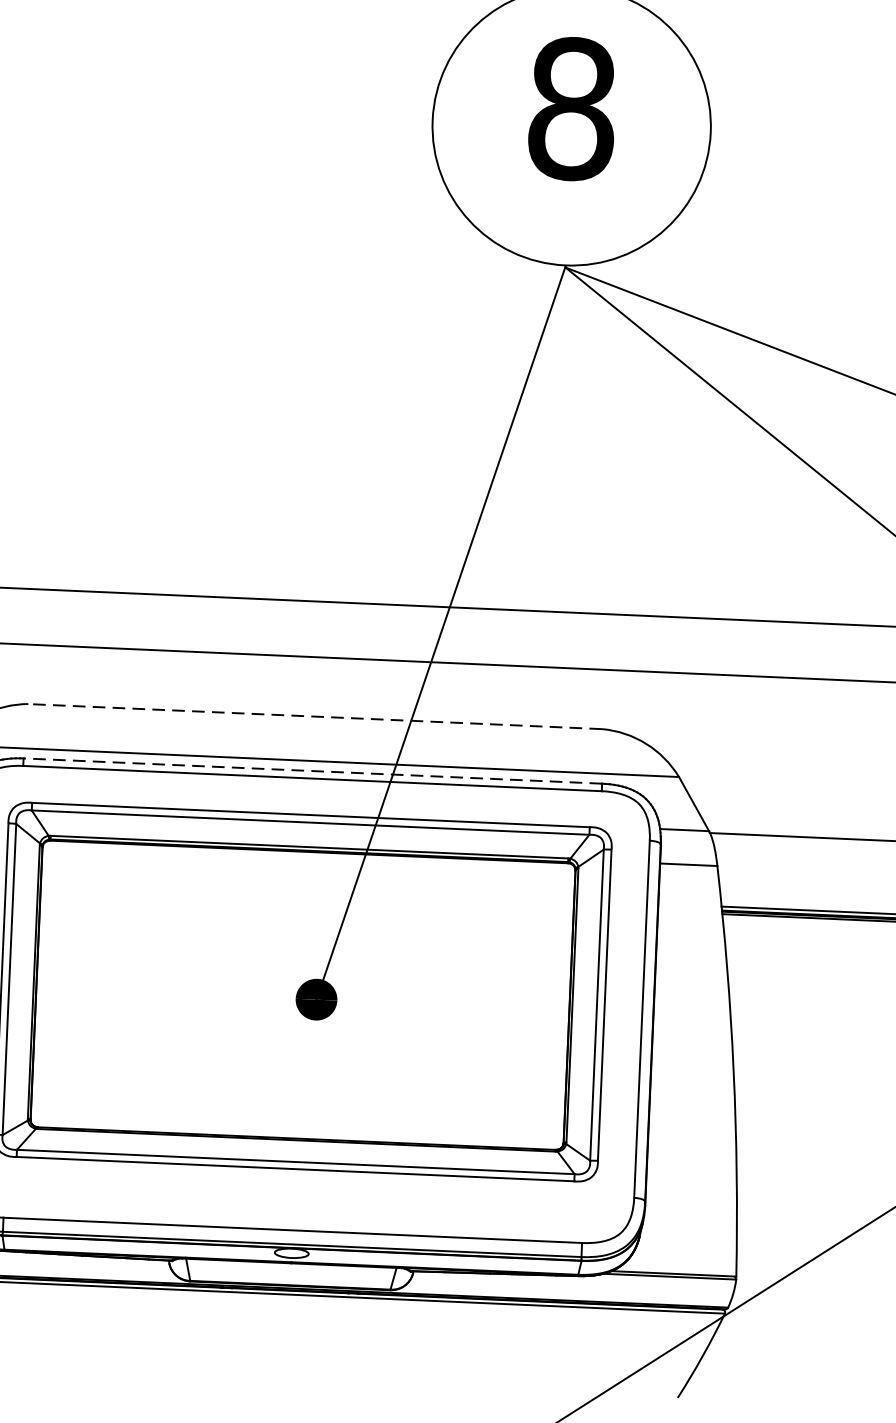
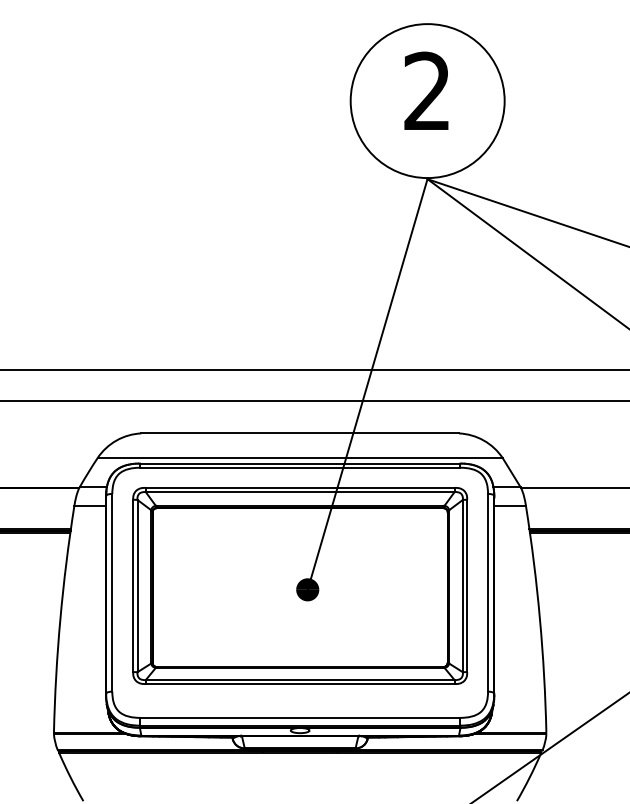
text: (572, 109) -> (427, 91), 8 -> 2
line: (315, 716) -> (300, 433), dashed -> solid
line: (311, 770) -> (299, 463), dashed -> solid

